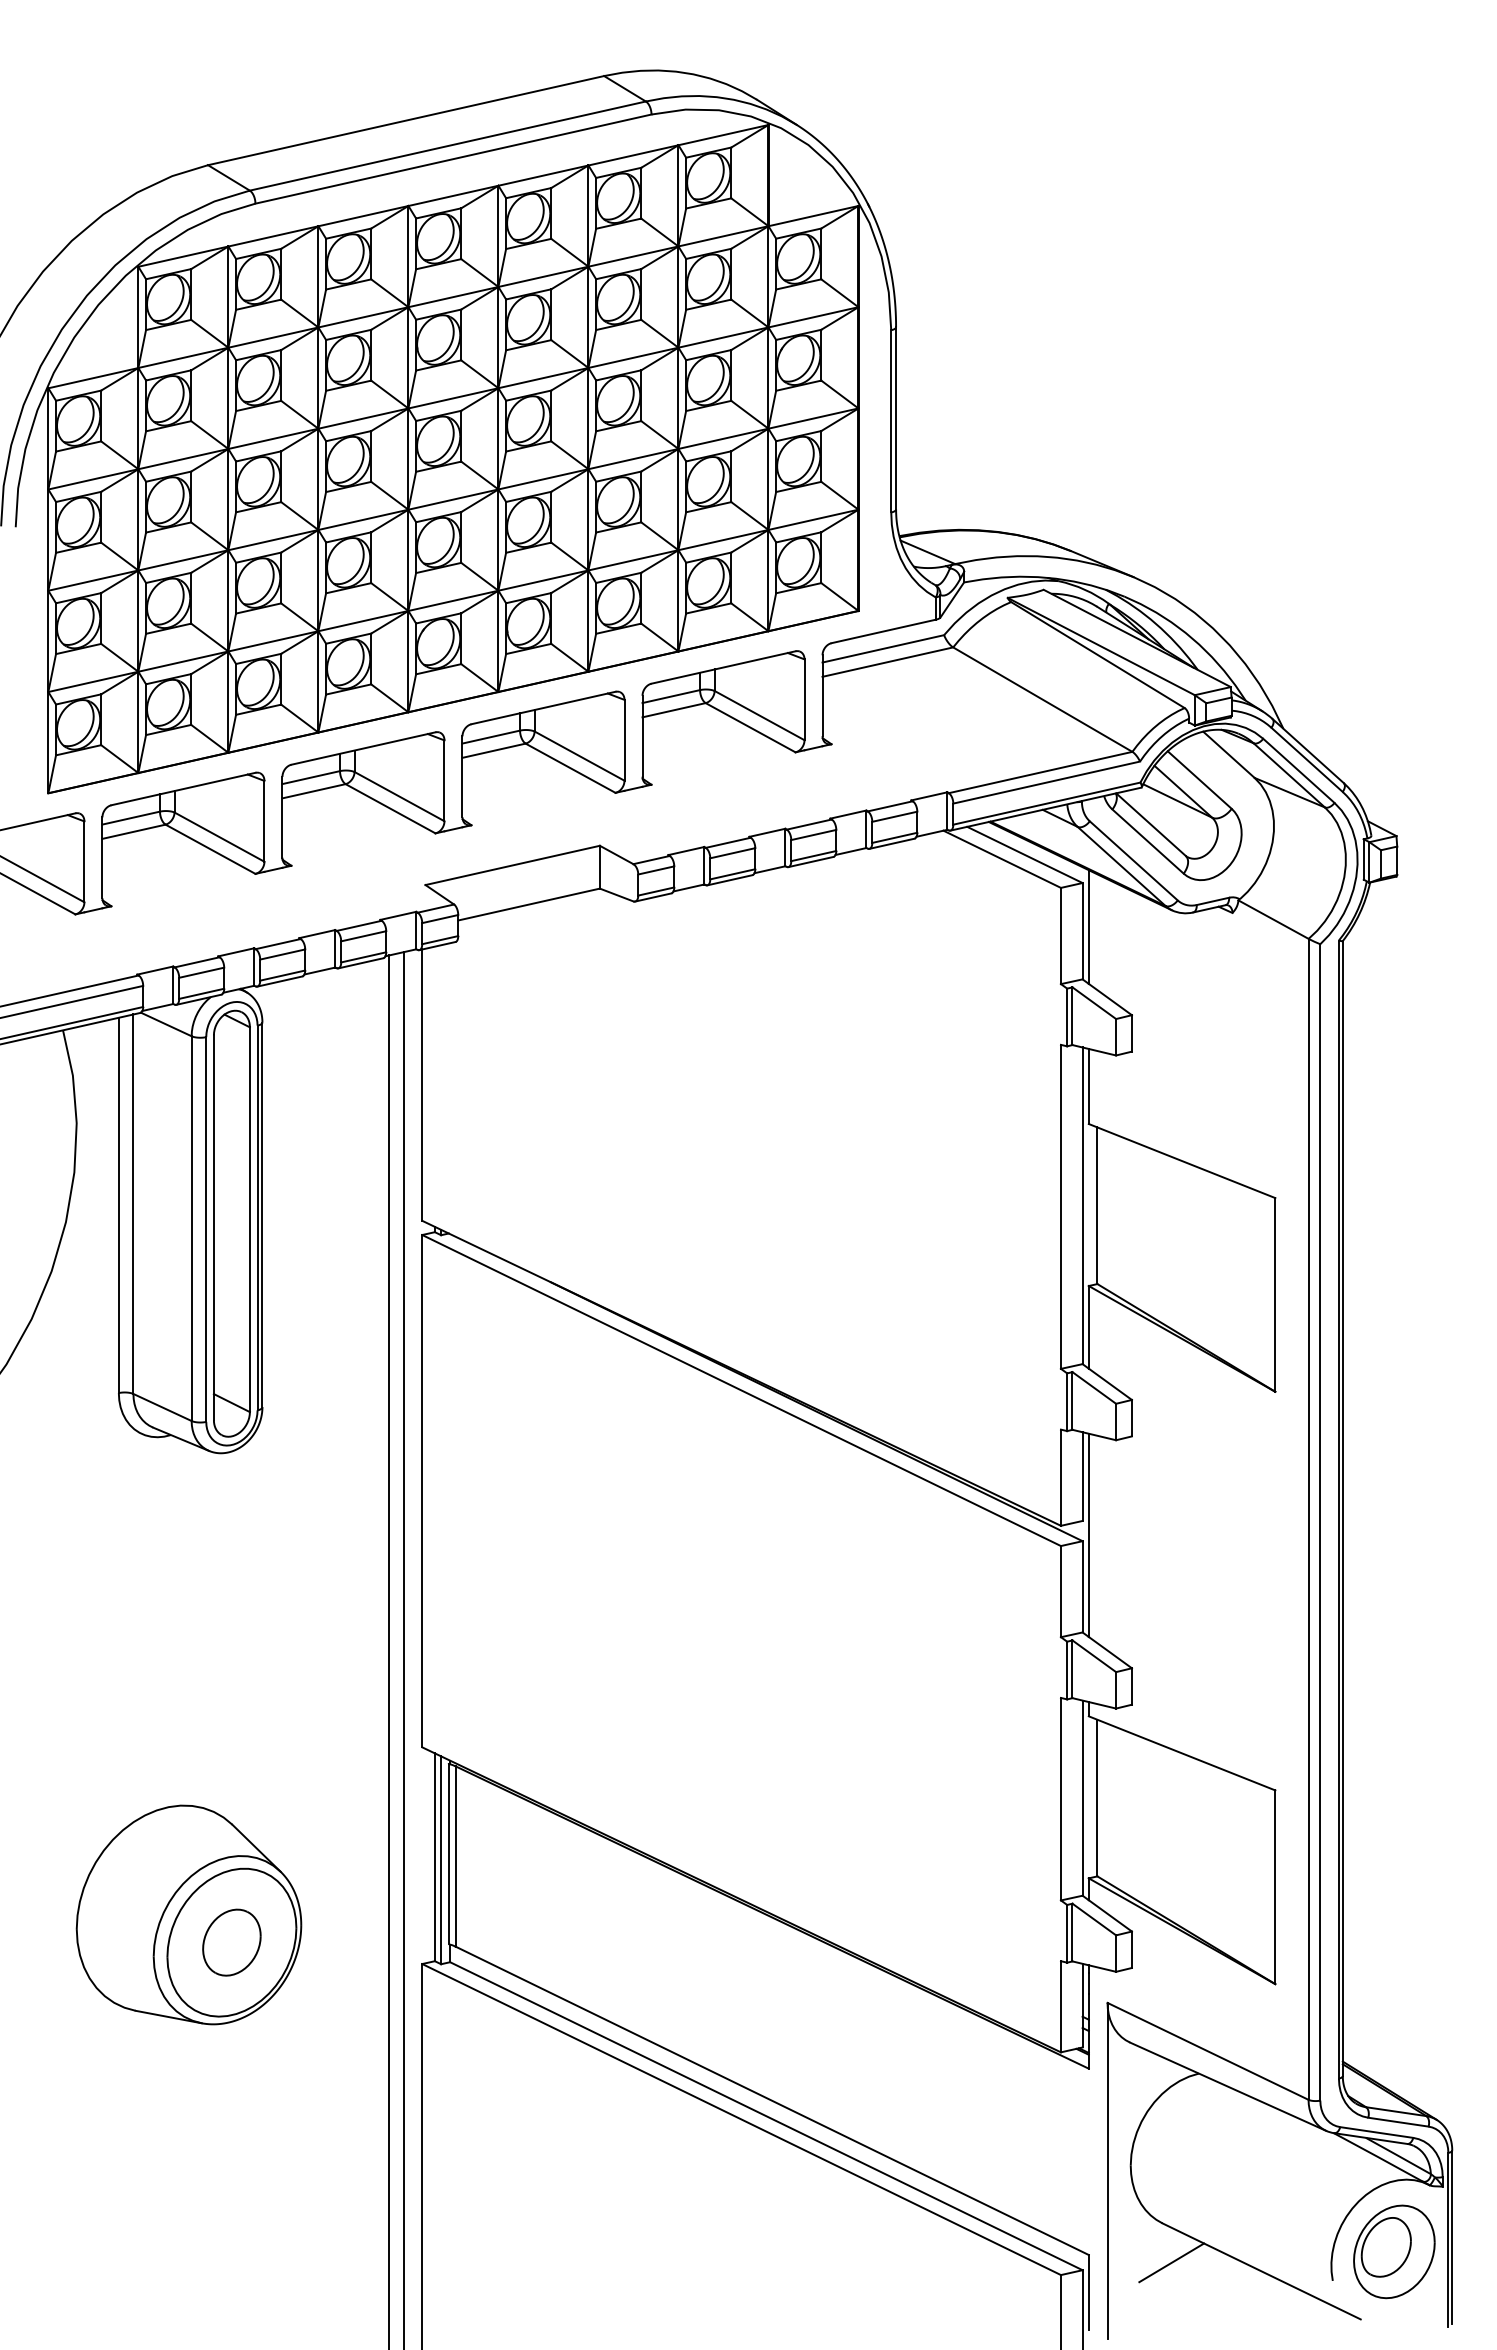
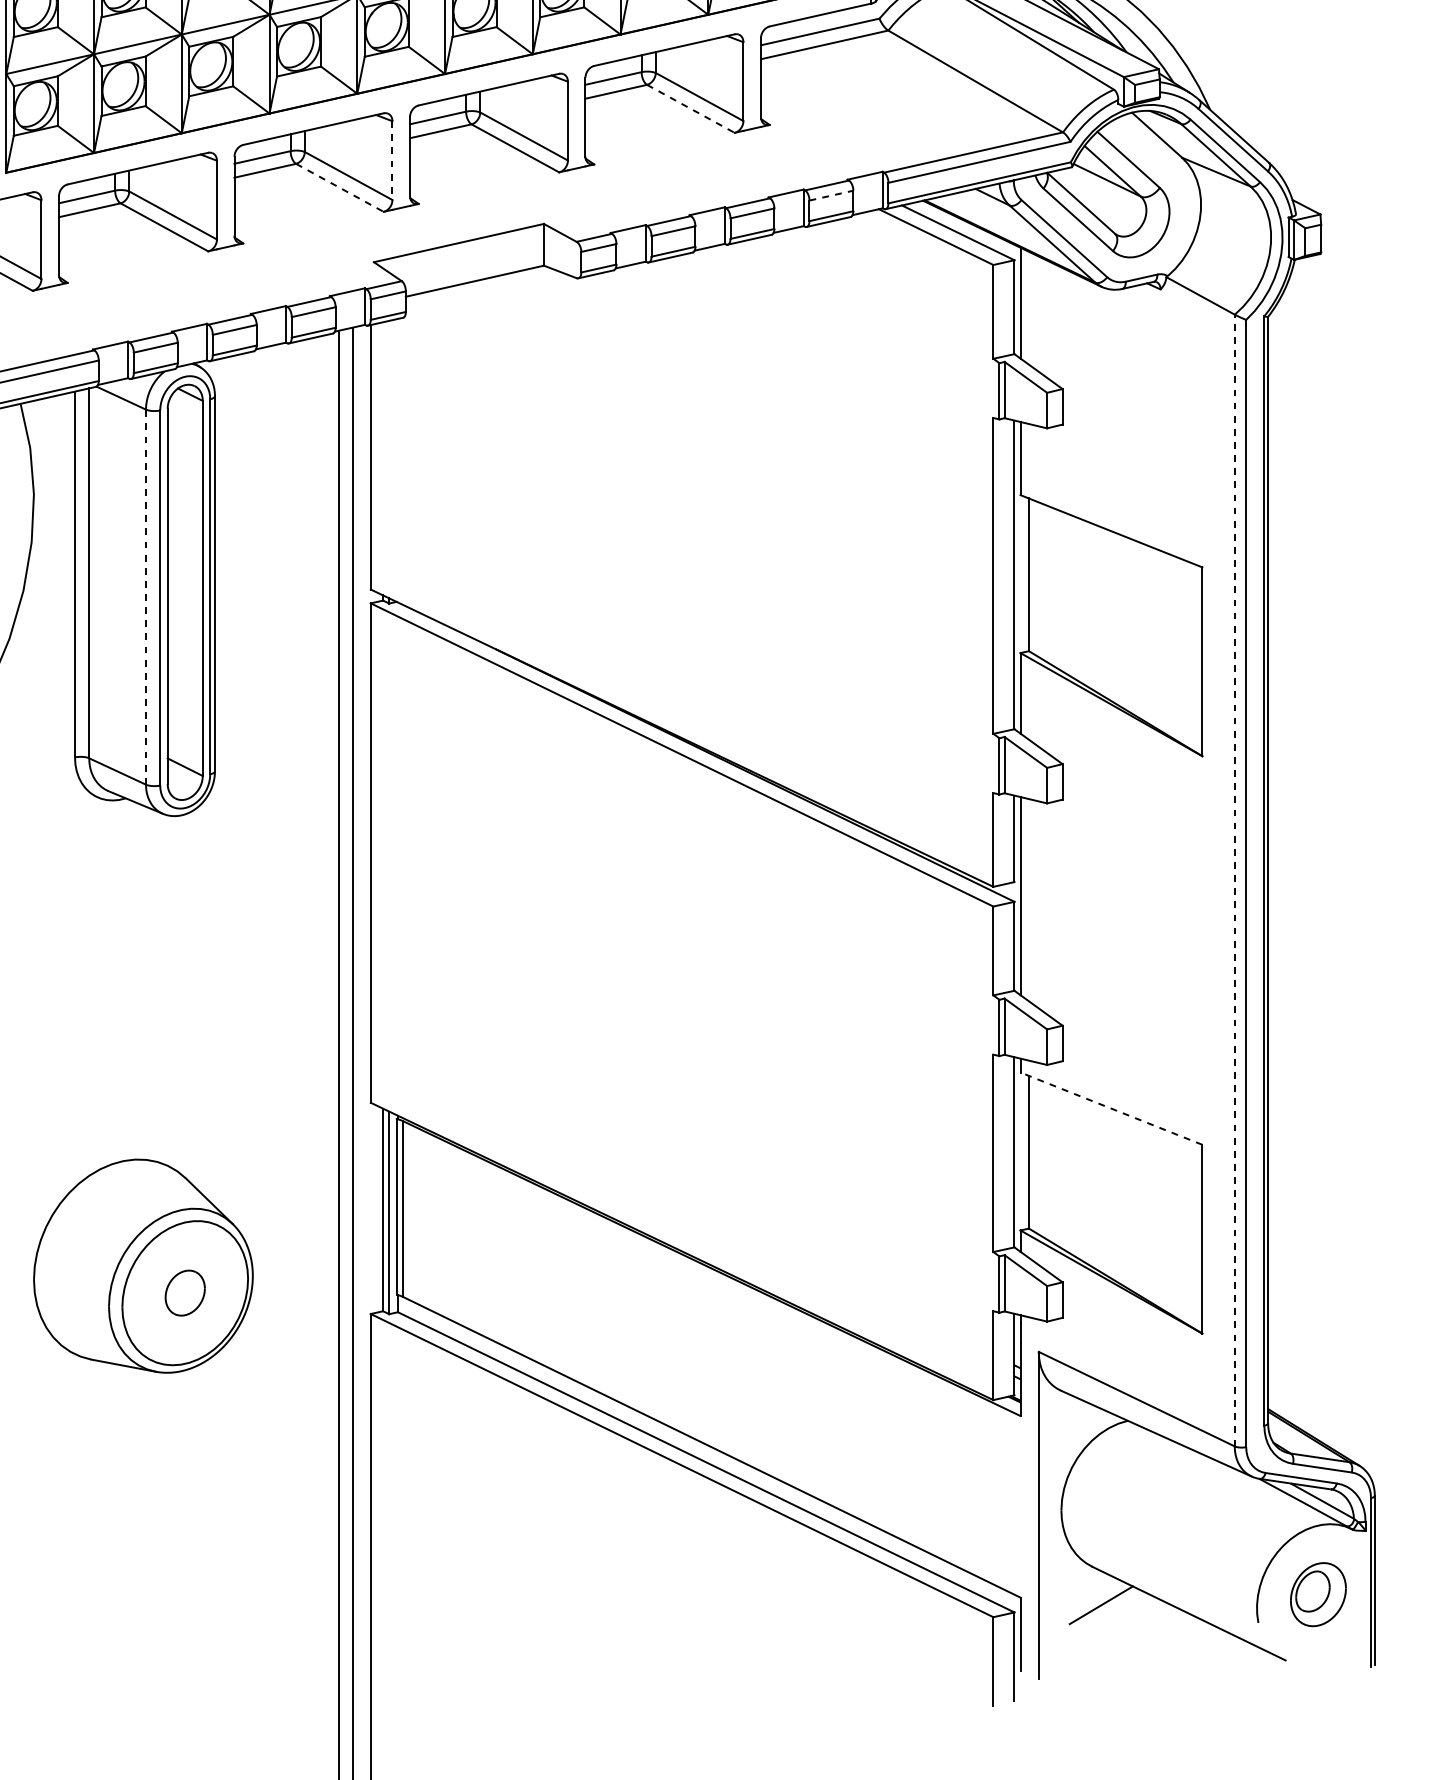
line: (751, 727) -> (691, 108), solid -> dashed
line: (444, 781) -> (392, 161), solid -> dashed
line: (391, 809) -> (340, 188), solid -> dashed
line: (895, 816) -> (832, 195), solid -> dashed
line: (191, 1228) -> (145, 597), solid -> dashed
line: (1308, 1519) -> (1234, 880), solid -> dashed
line: (1181, 1753) -> (1110, 1108), solid -> dashed
part: (231, 1942) -> (184, 1293), size x0.7
part: (1394, 2251) -> (1318, 1594), size x0.7

